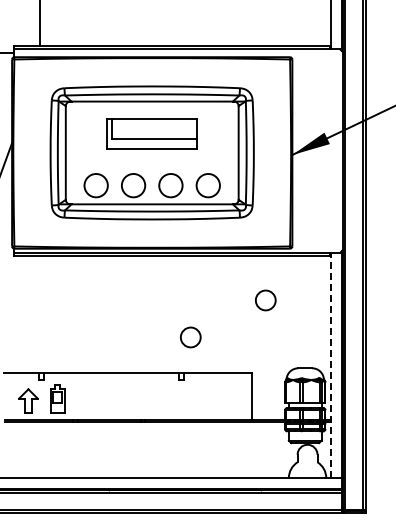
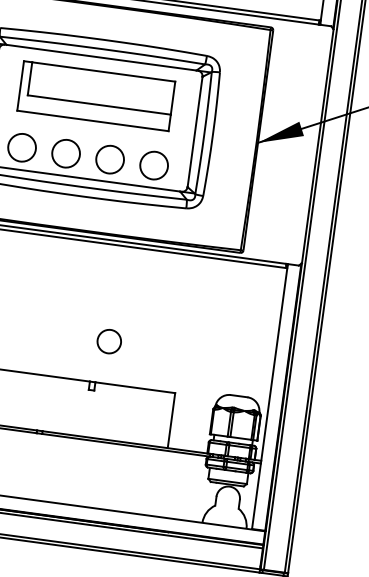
part: (151, 133) -> (95, 95), size x1.43
circle: (265, 300) -> (203, 309), removed
line: (330, 364) -> (269, 395), dashed -> solid

